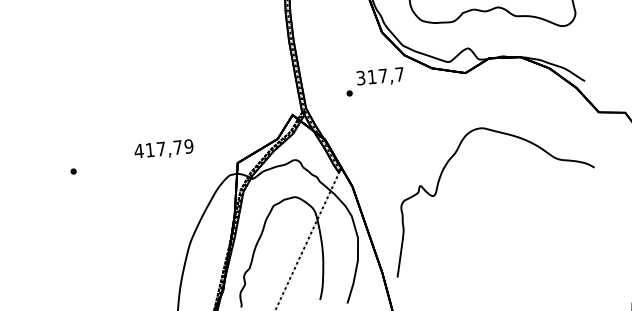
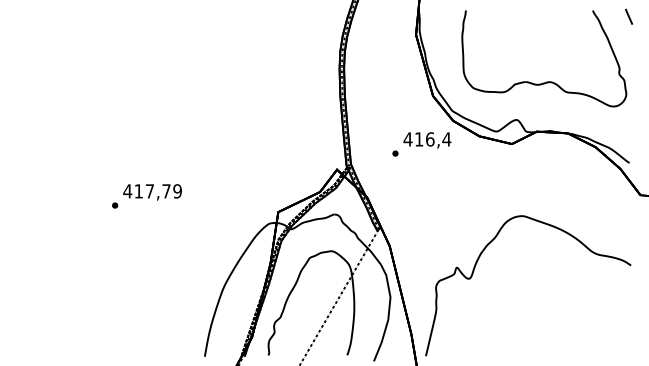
text: (380, 76) -> (427, 139), 317,7 -> 416,4
text: (163, 149) -> (152, 192), moved
curve: (440, 179) -> (477, 263), moved

